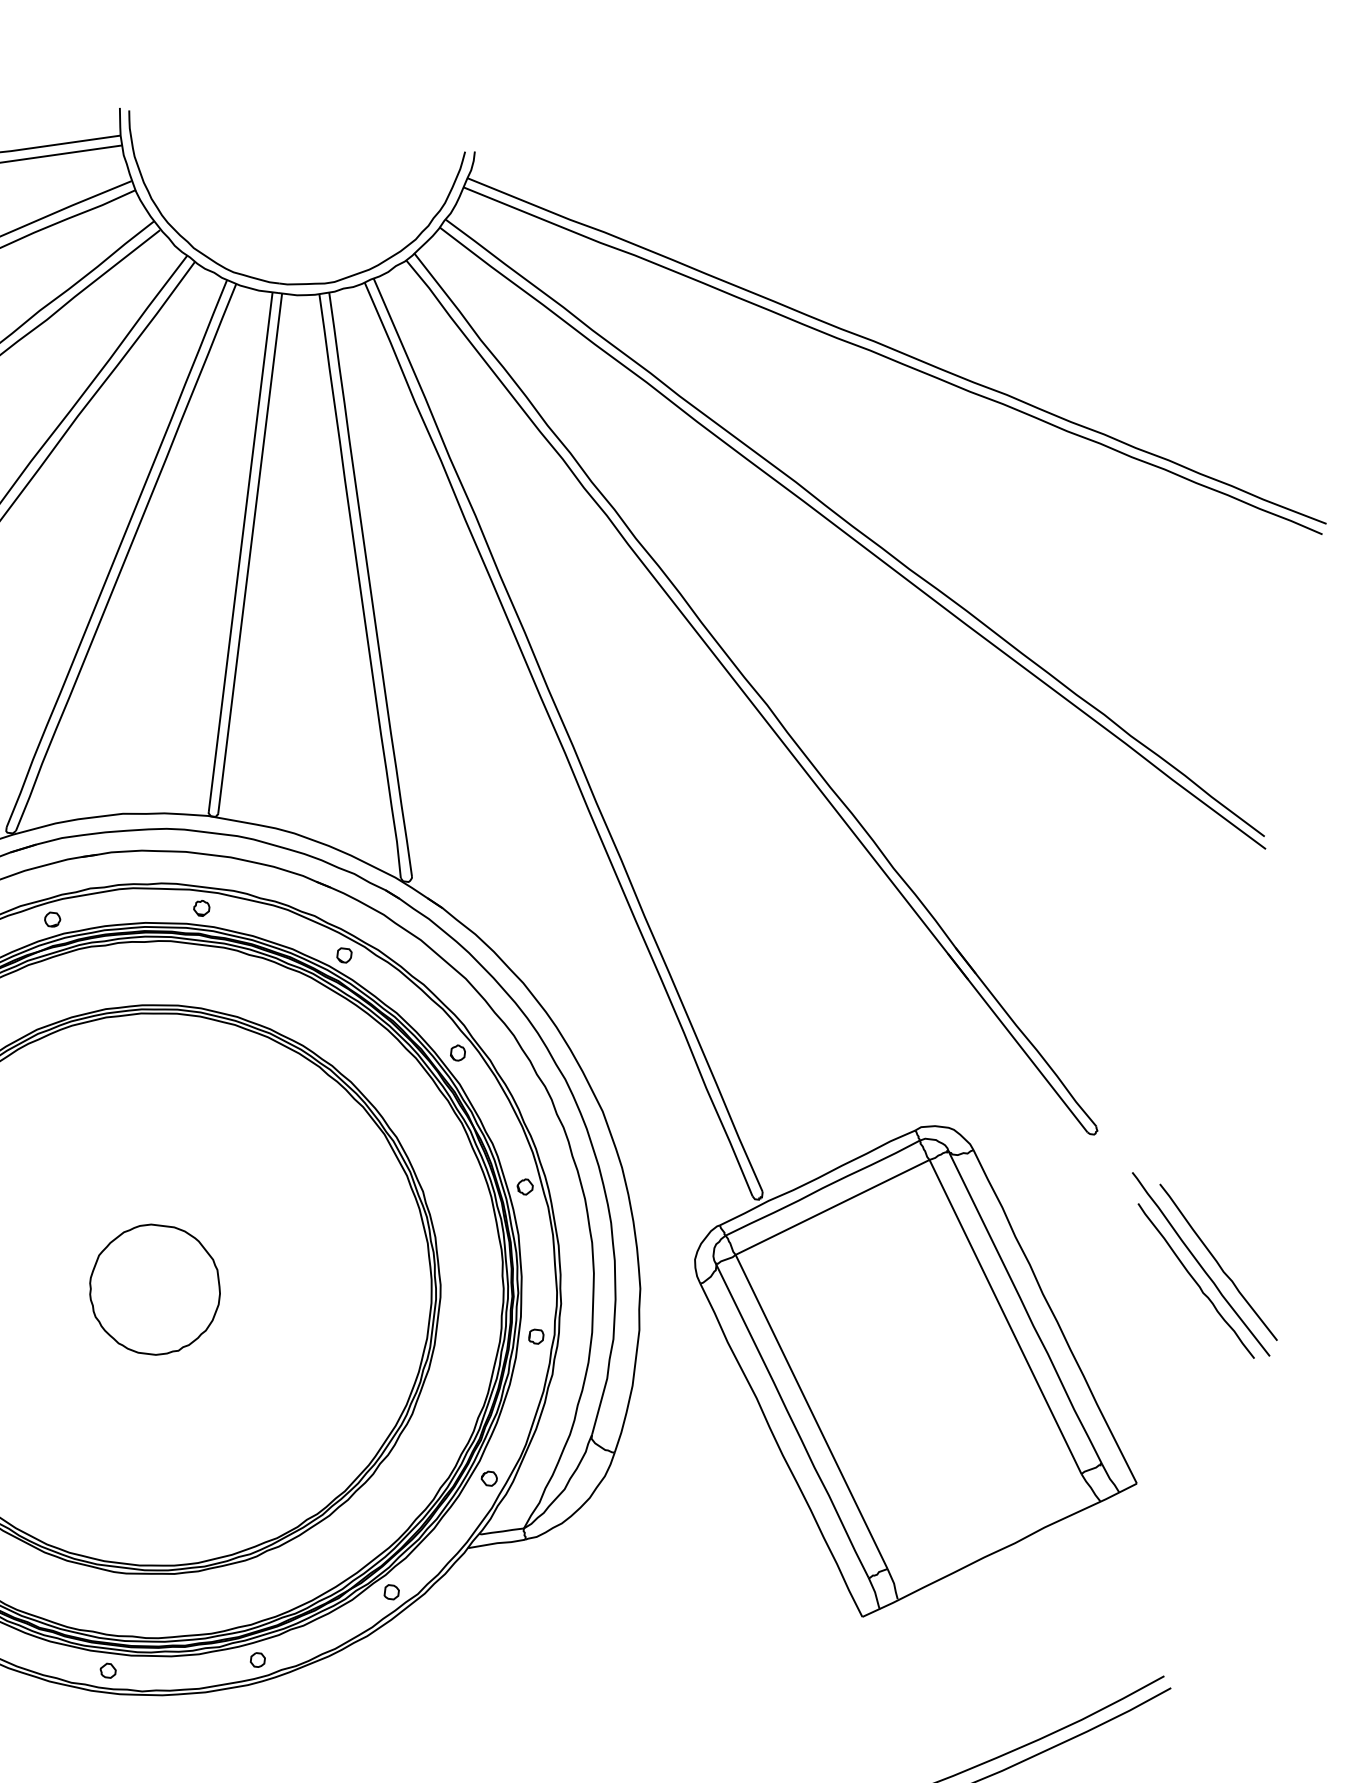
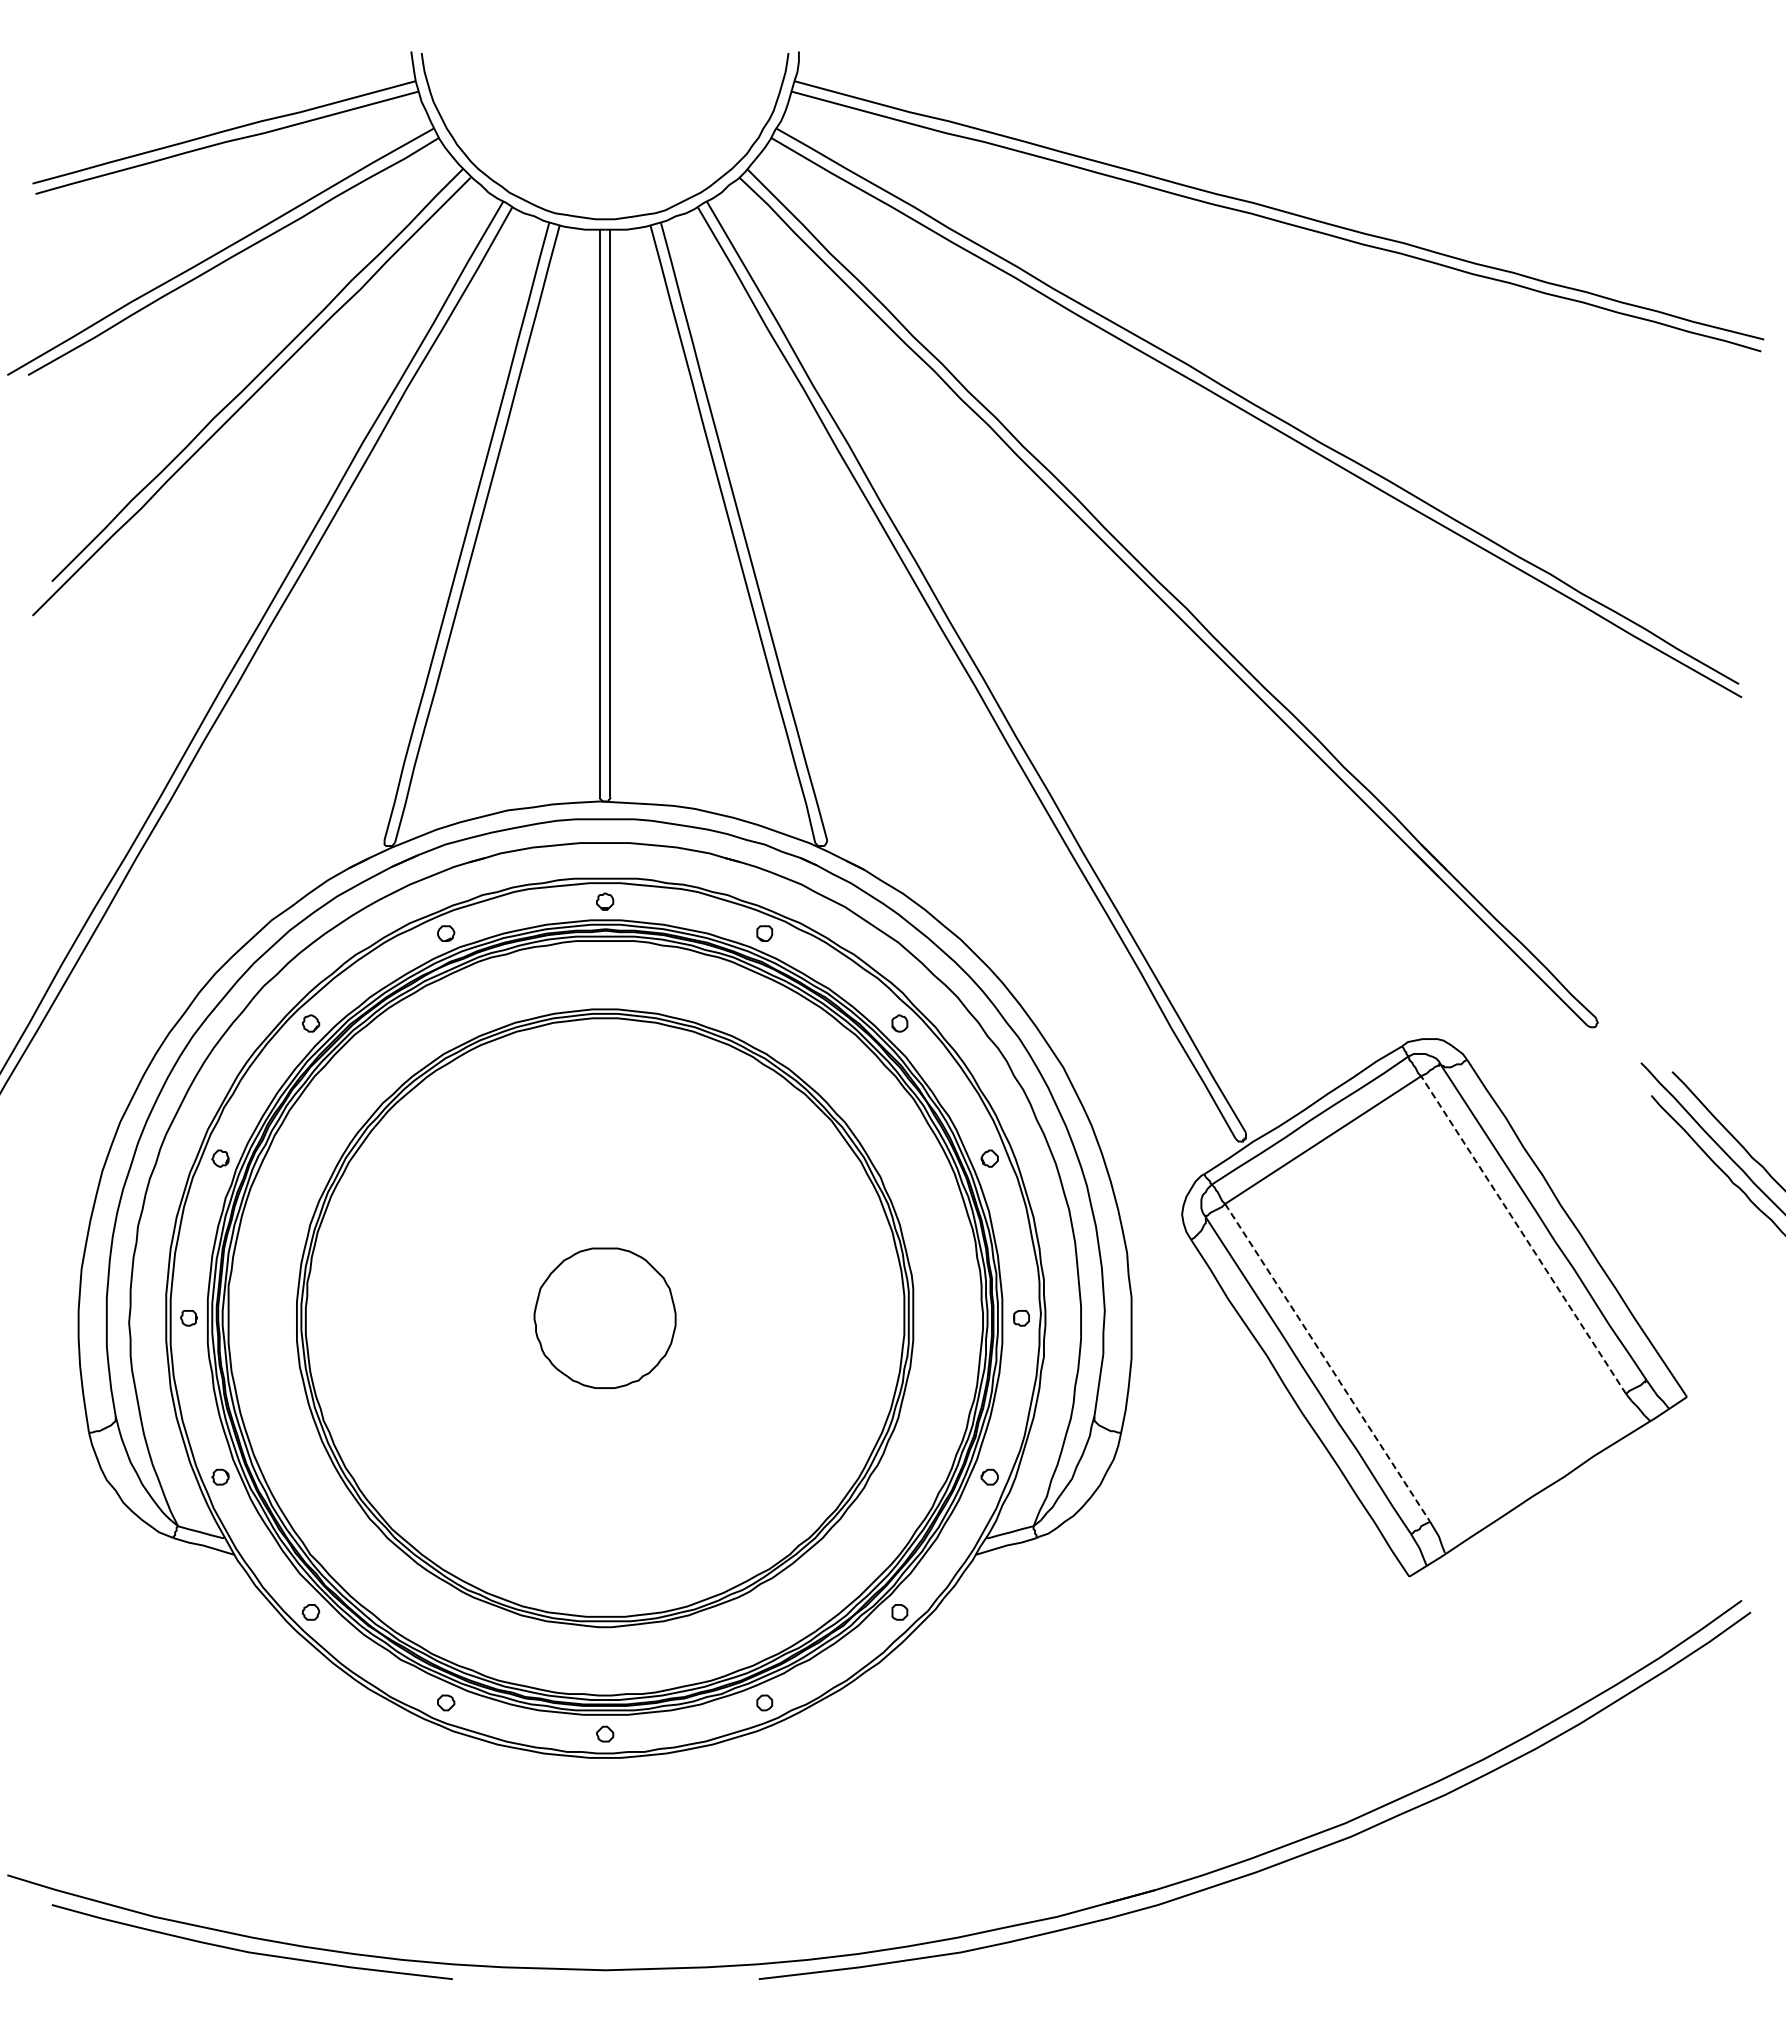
line: (1005, 1316) -> (1523, 1234), solid -> dashed
line: (811, 1412) -> (1327, 1363), solid -> dashed

